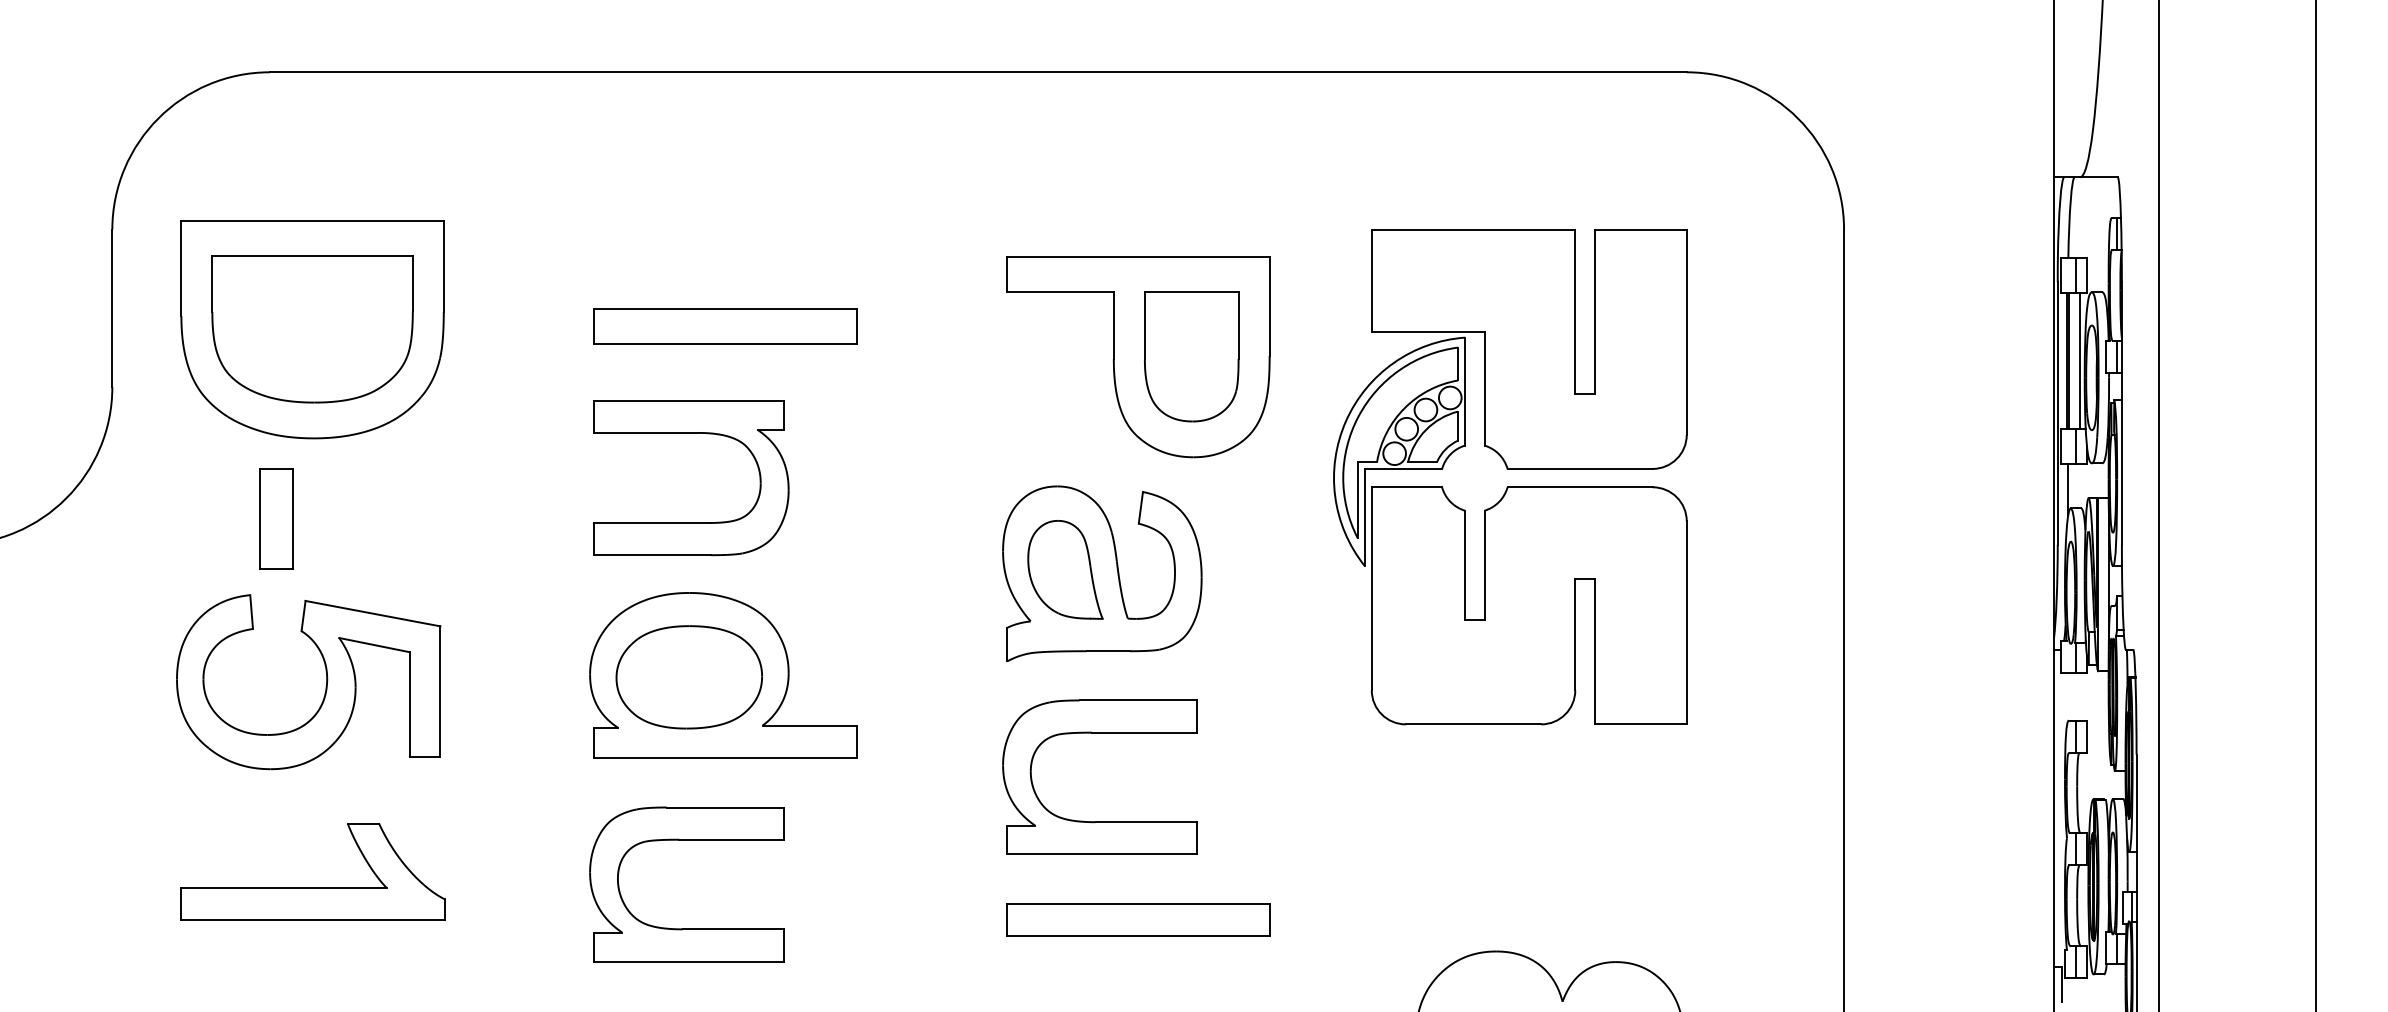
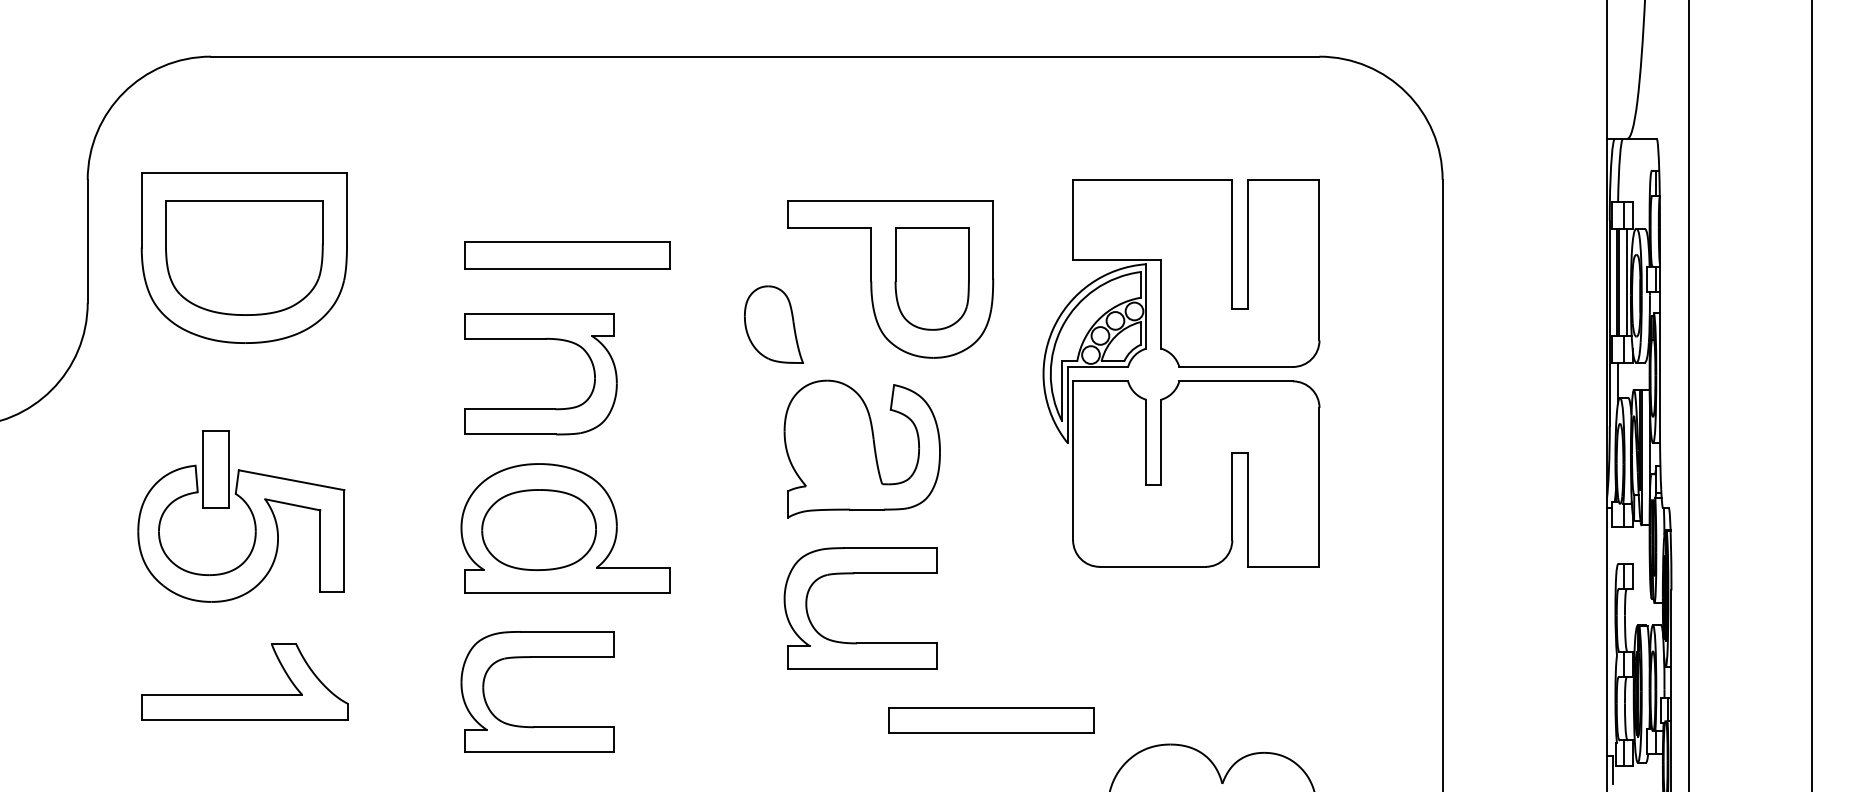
part: (276, 518) -> (216, 469), moved
part: (1065, 569) -> (773, 324), moved
part: (1138, 919) -> (991, 719), moved

